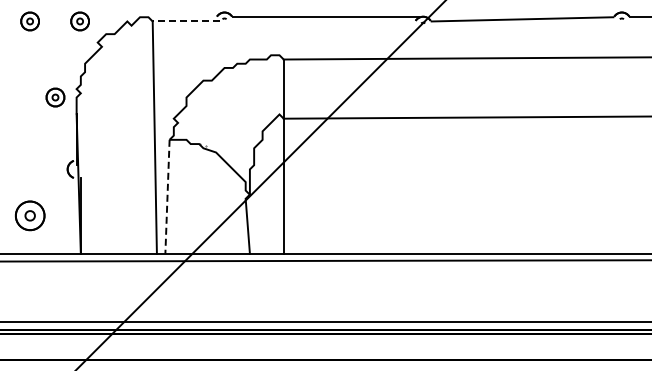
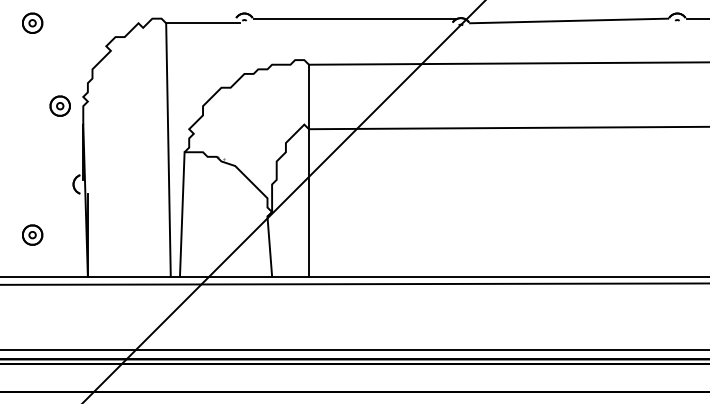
part: (79, 21) -> (86, 23), removed
line: (186, 21) -> (203, 23), dashed -> solid
line: (167, 197) -> (182, 215), dashed -> solid
part: (29, 215) -> (31, 234), size x0.62

